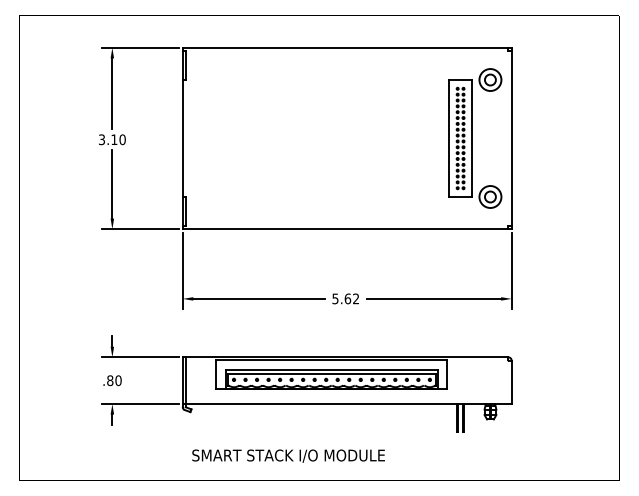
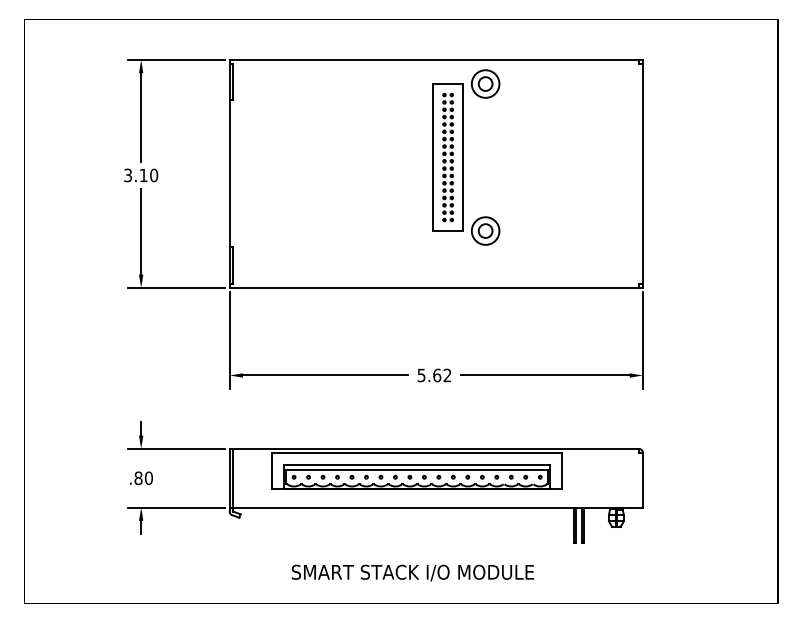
part: (475, 138) -> (466, 157), moved
text: (288, 455) -> (412, 572), moved

